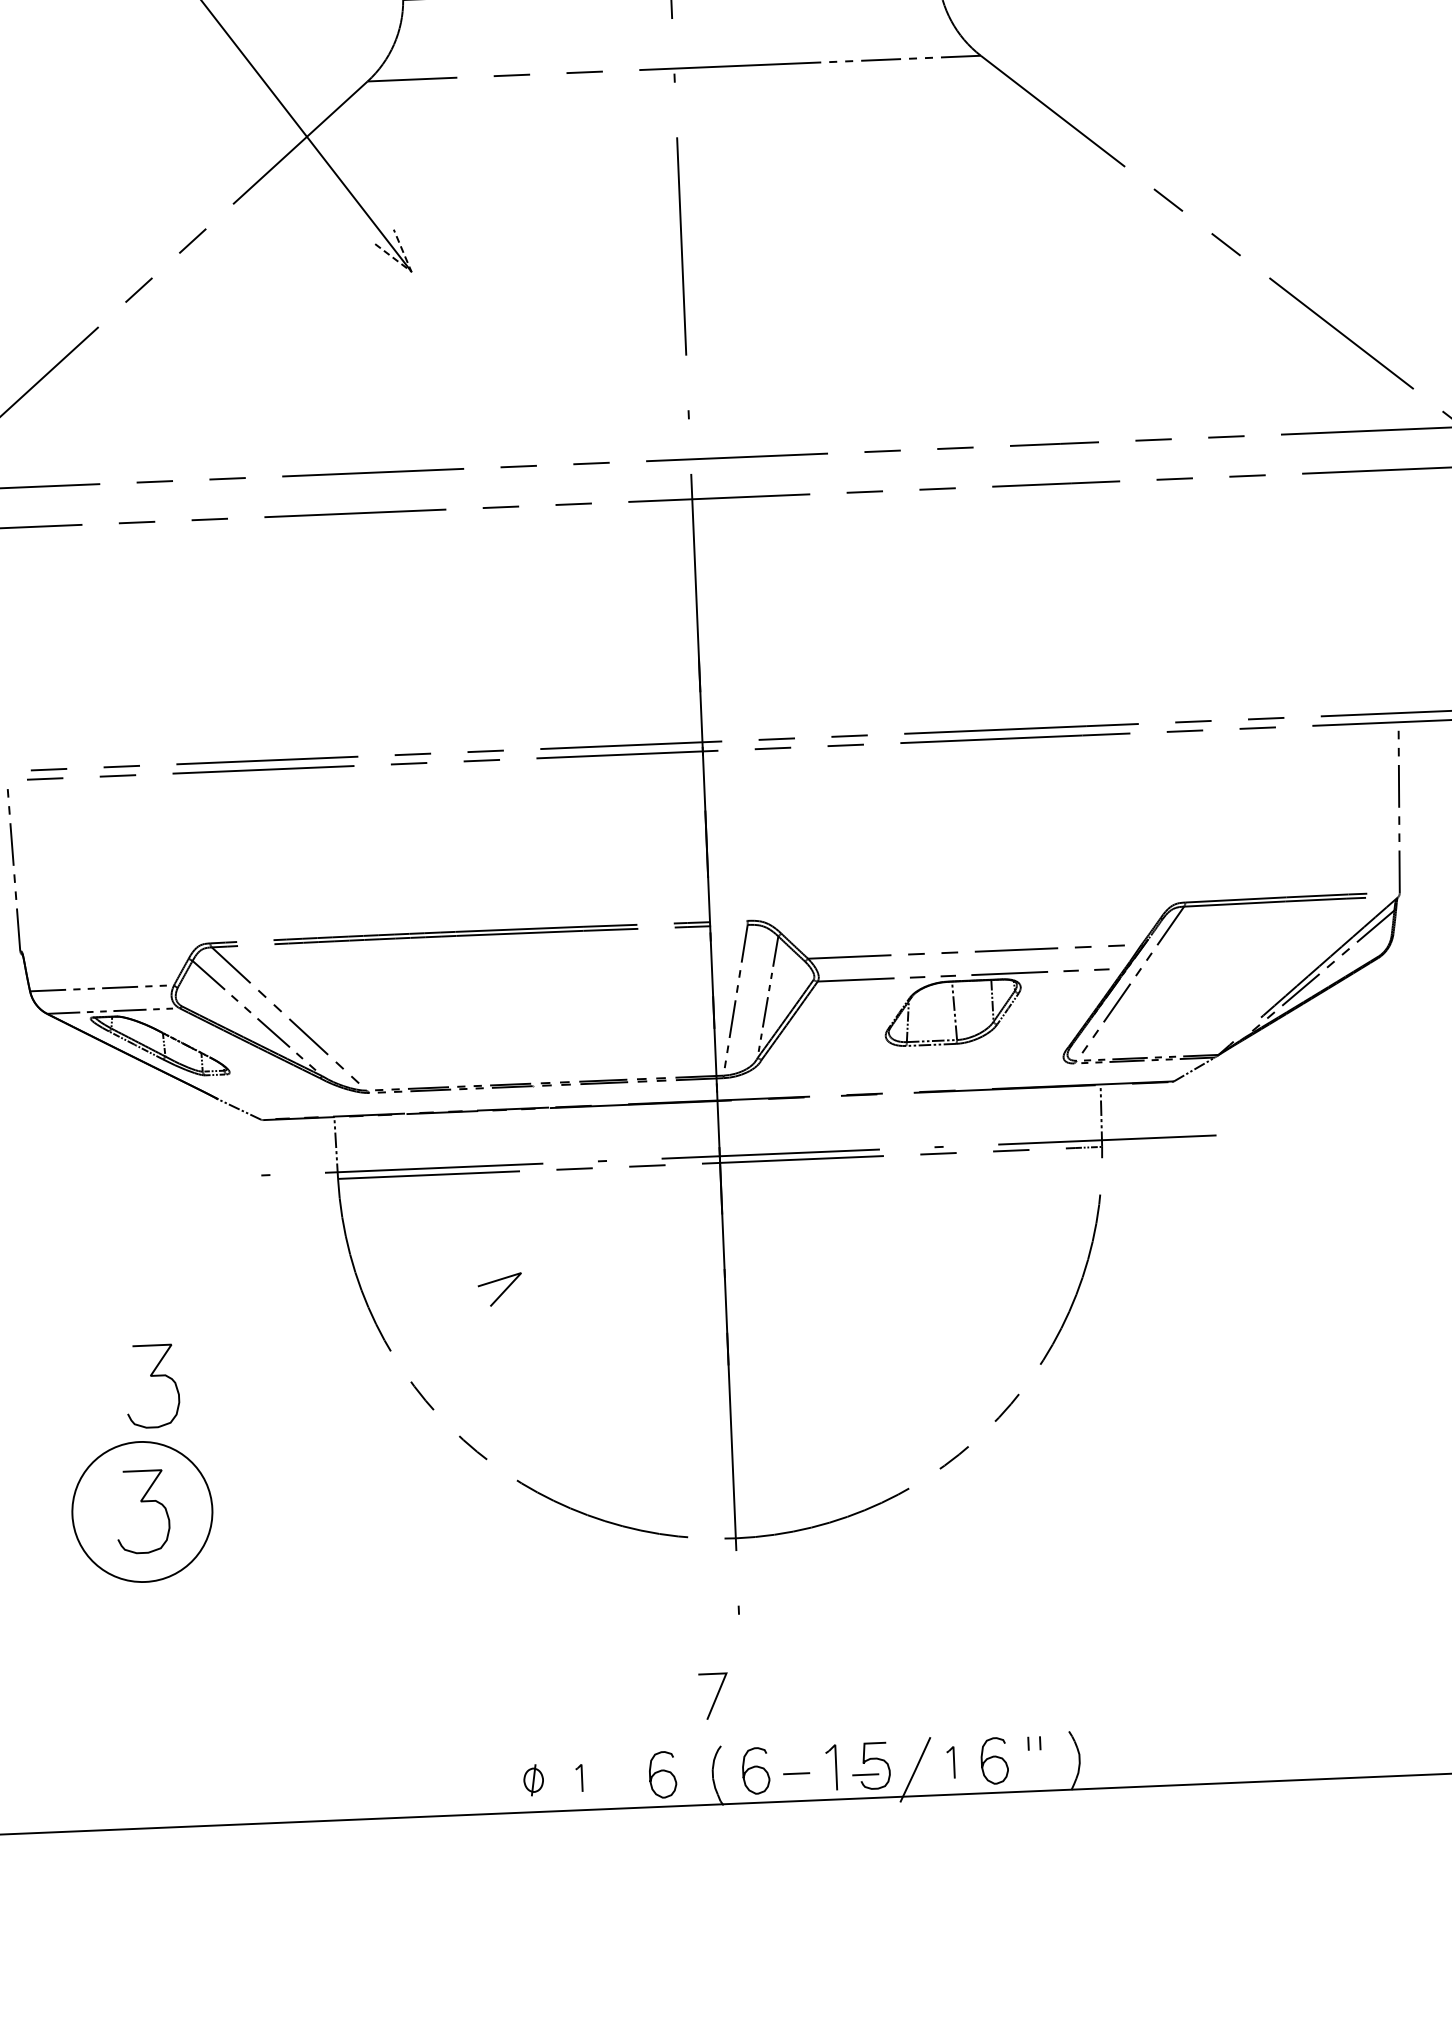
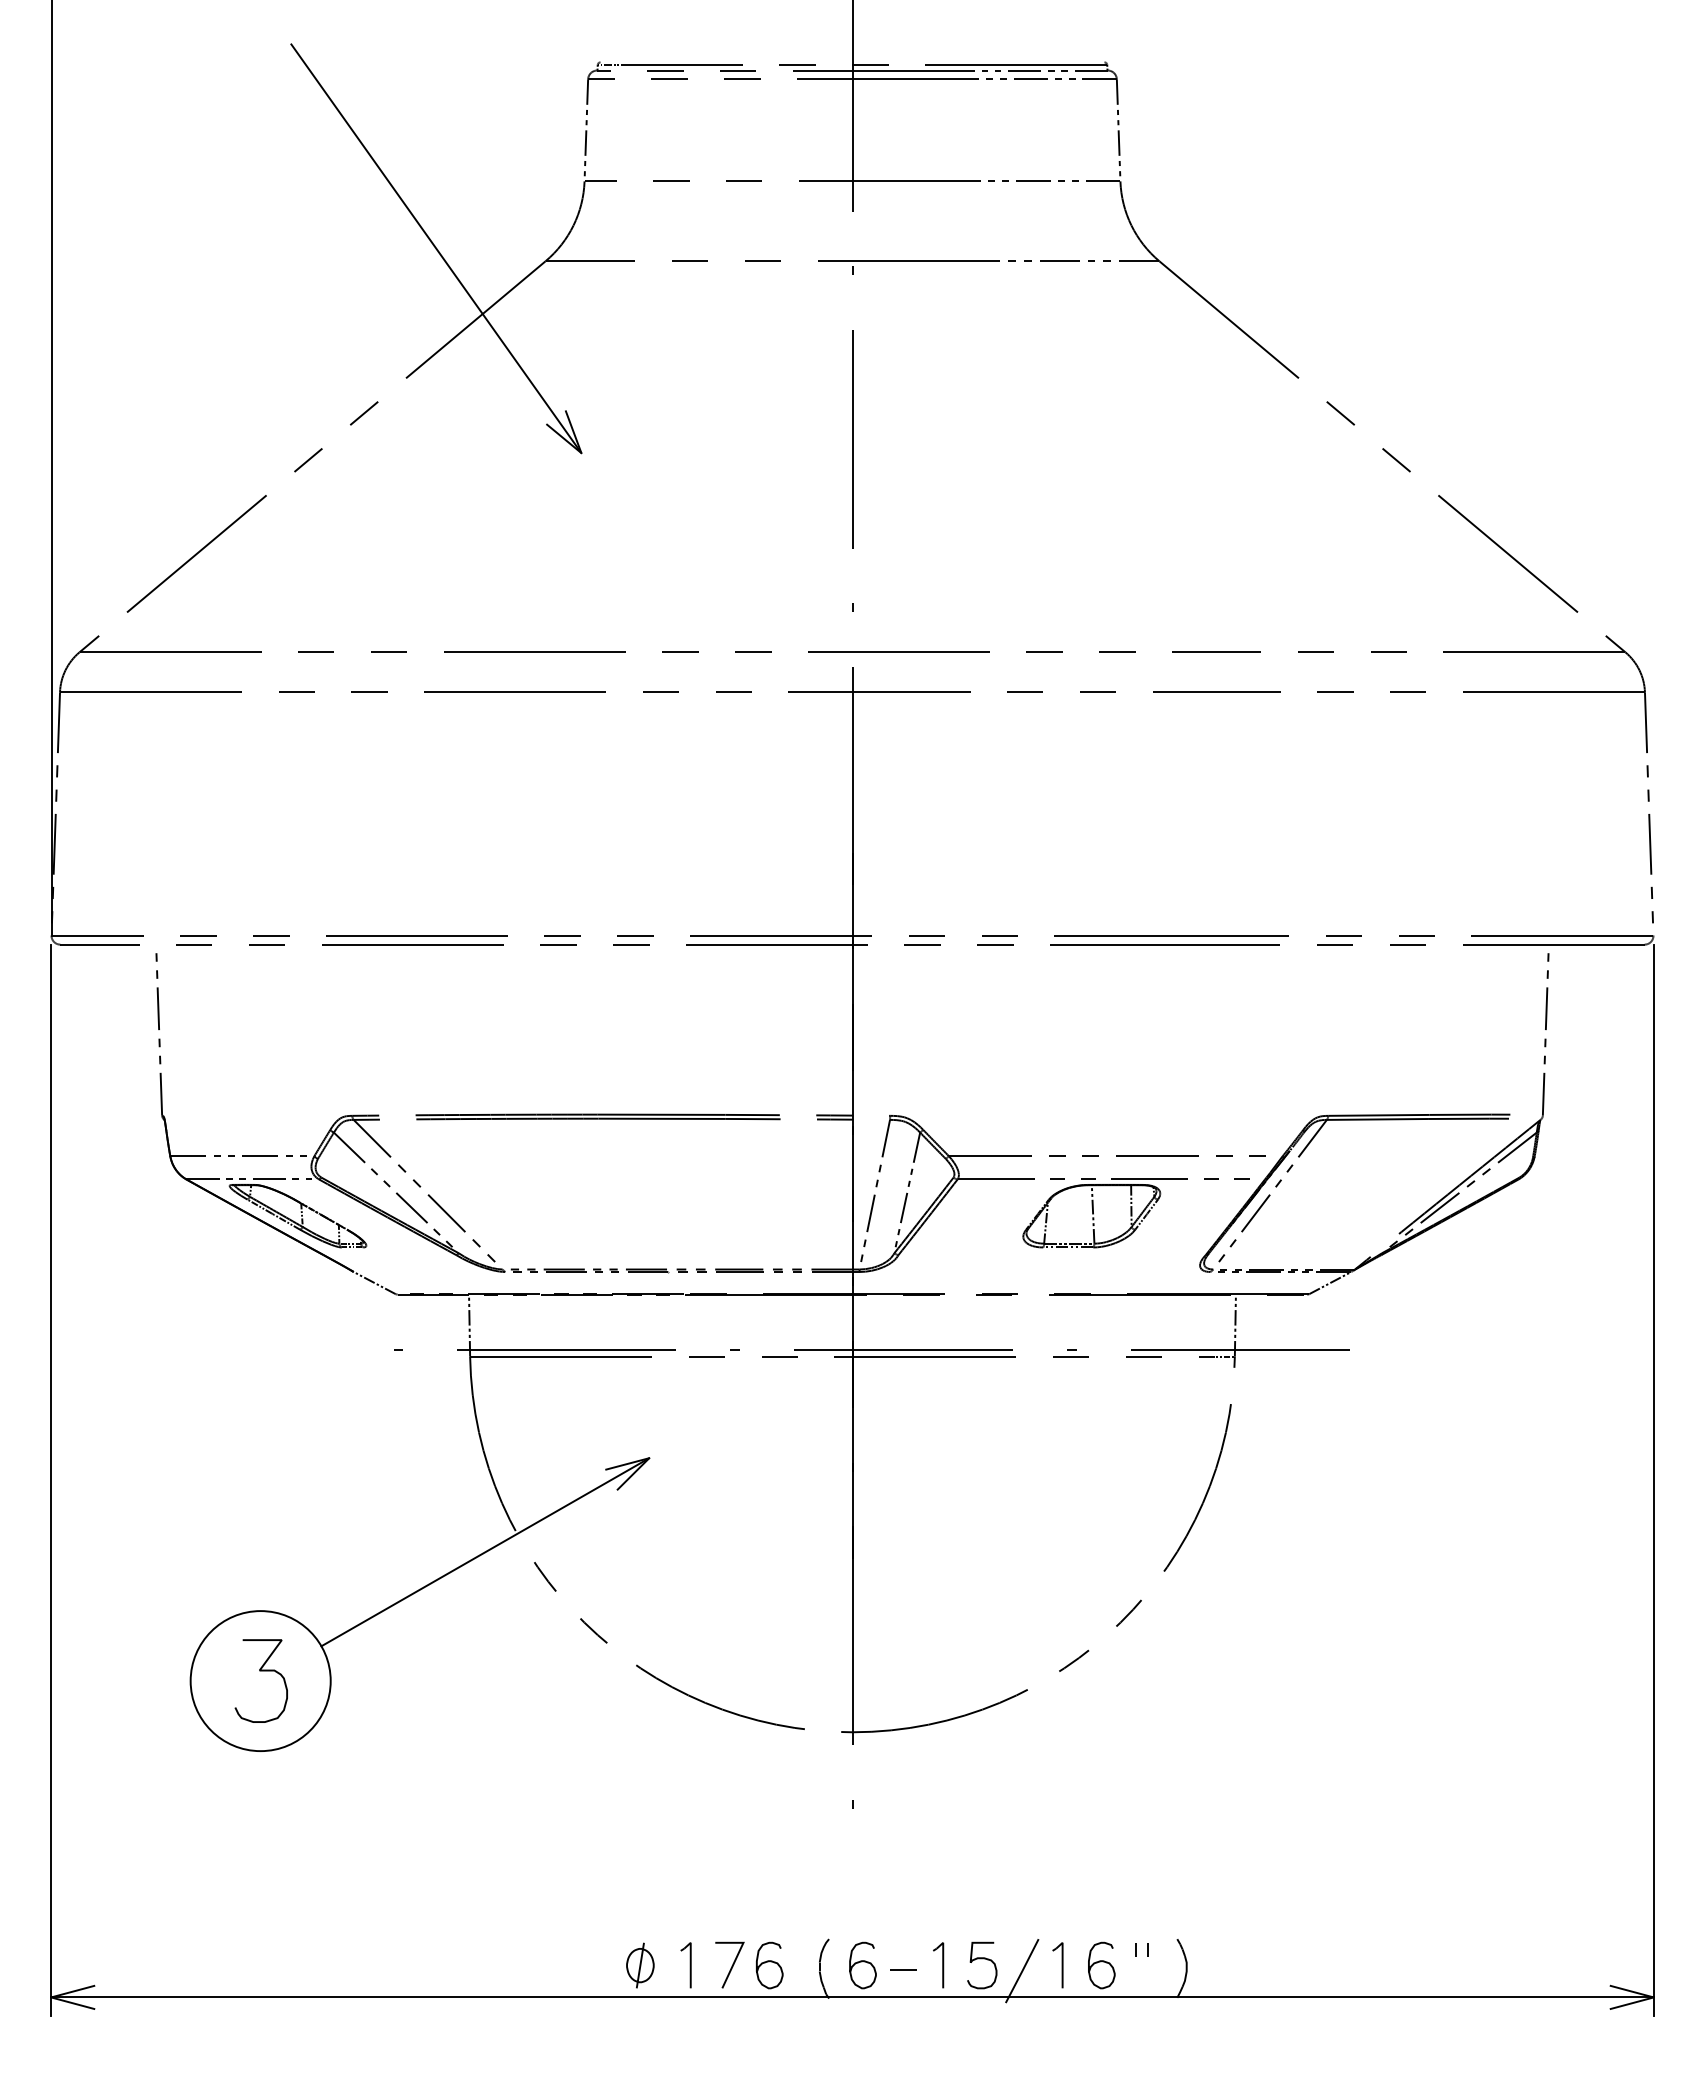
line: (411, 272) -> (581, 453), dashed -> solid
line: (361, 1374) -> (485, 1552), added
curve: (151, 1376) -> (275, 1546), removed
line: (715, 1696) -> (731, 1965), moved
part: (950, 1762) -> (1057, 1965), size x1.43
line: (865, 1774) -> (972, 1973), removed
part: (578, 1778) -> (685, 1965), size x1.67
part: (533, 1780) -> (640, 1965), size x1.43

